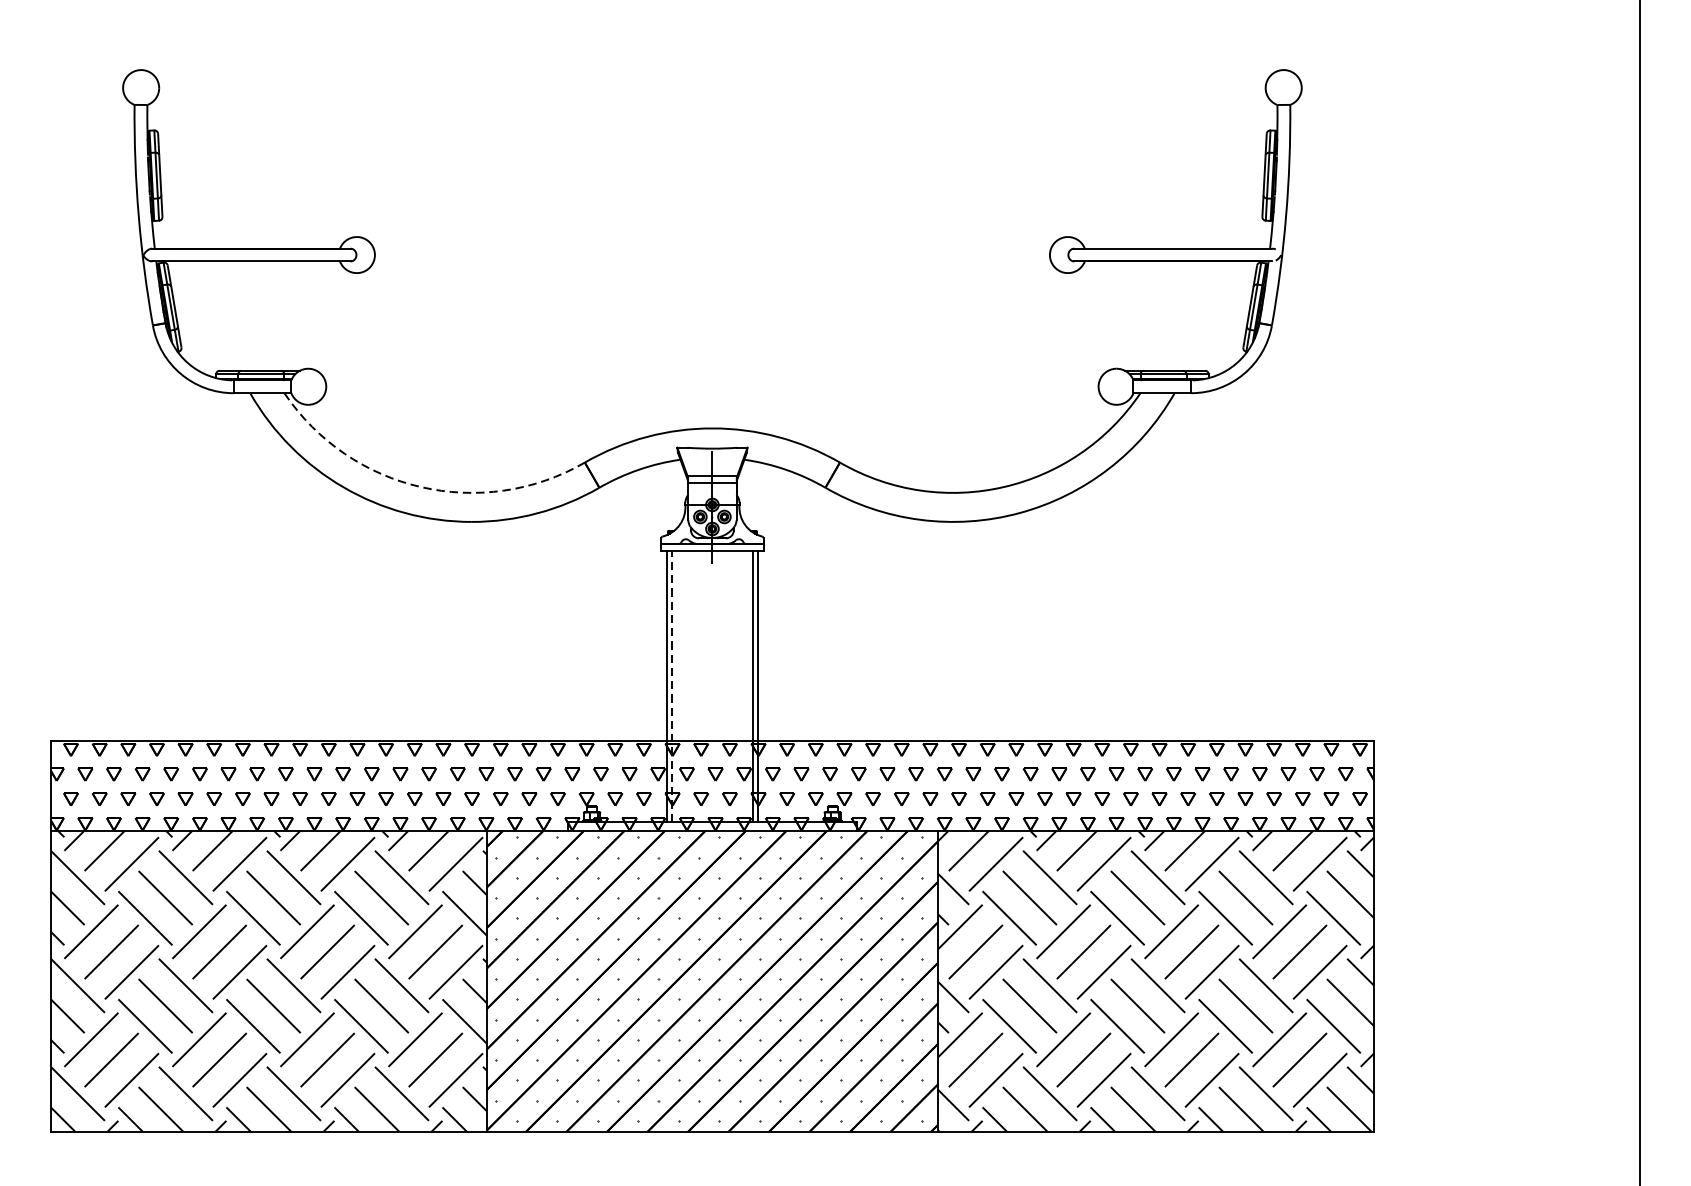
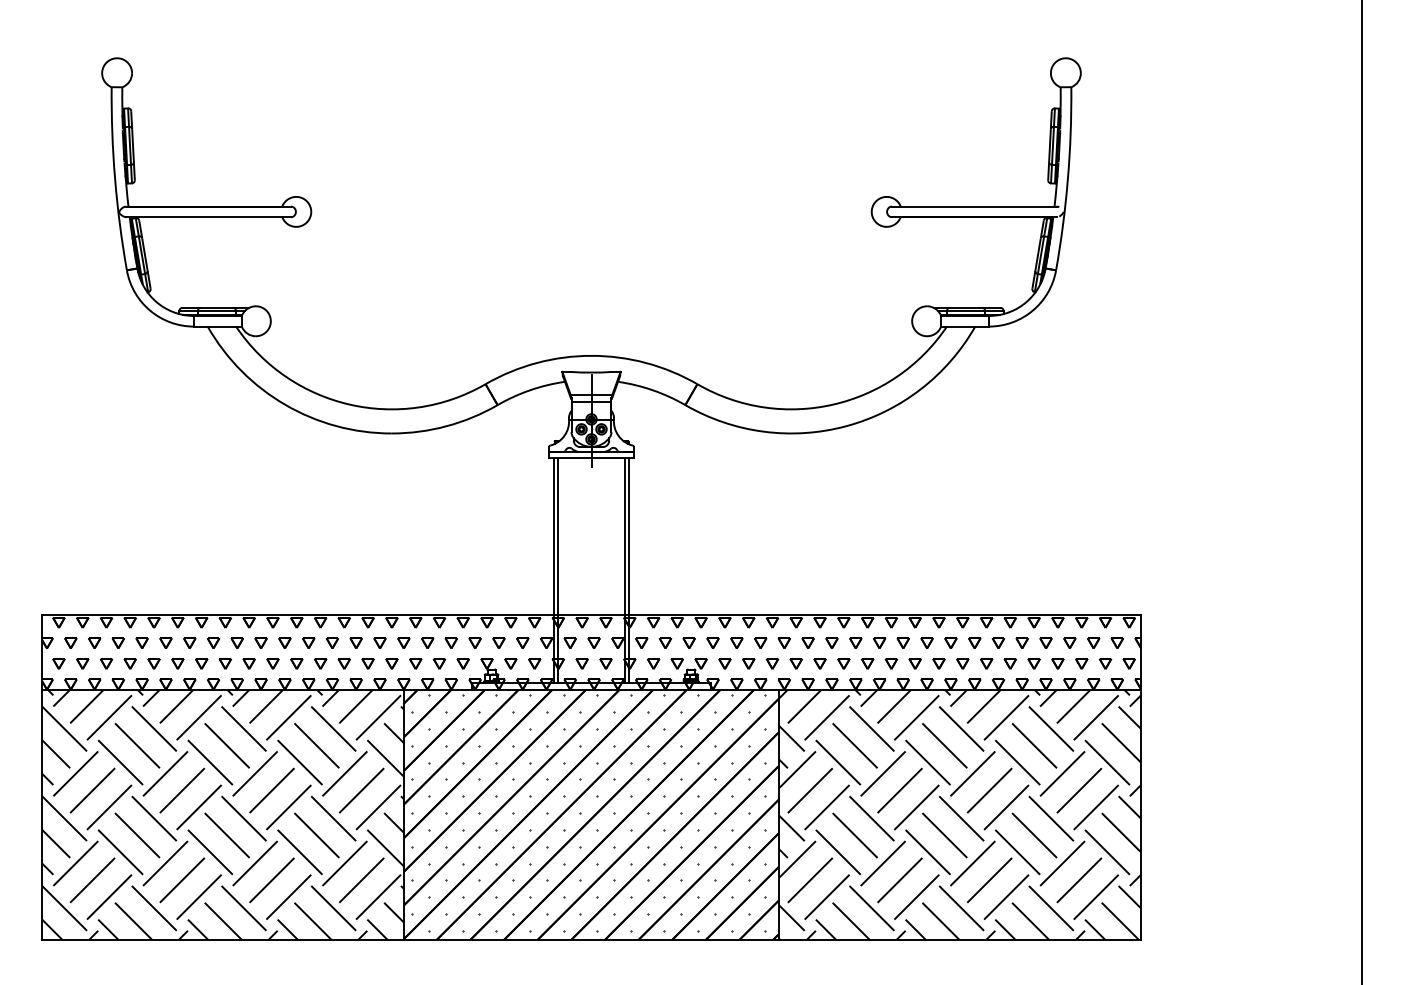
arc: (420, 487) -> (349, 404), dashed -> solid
line: (672, 685) -> (558, 569), dashed -> solid

